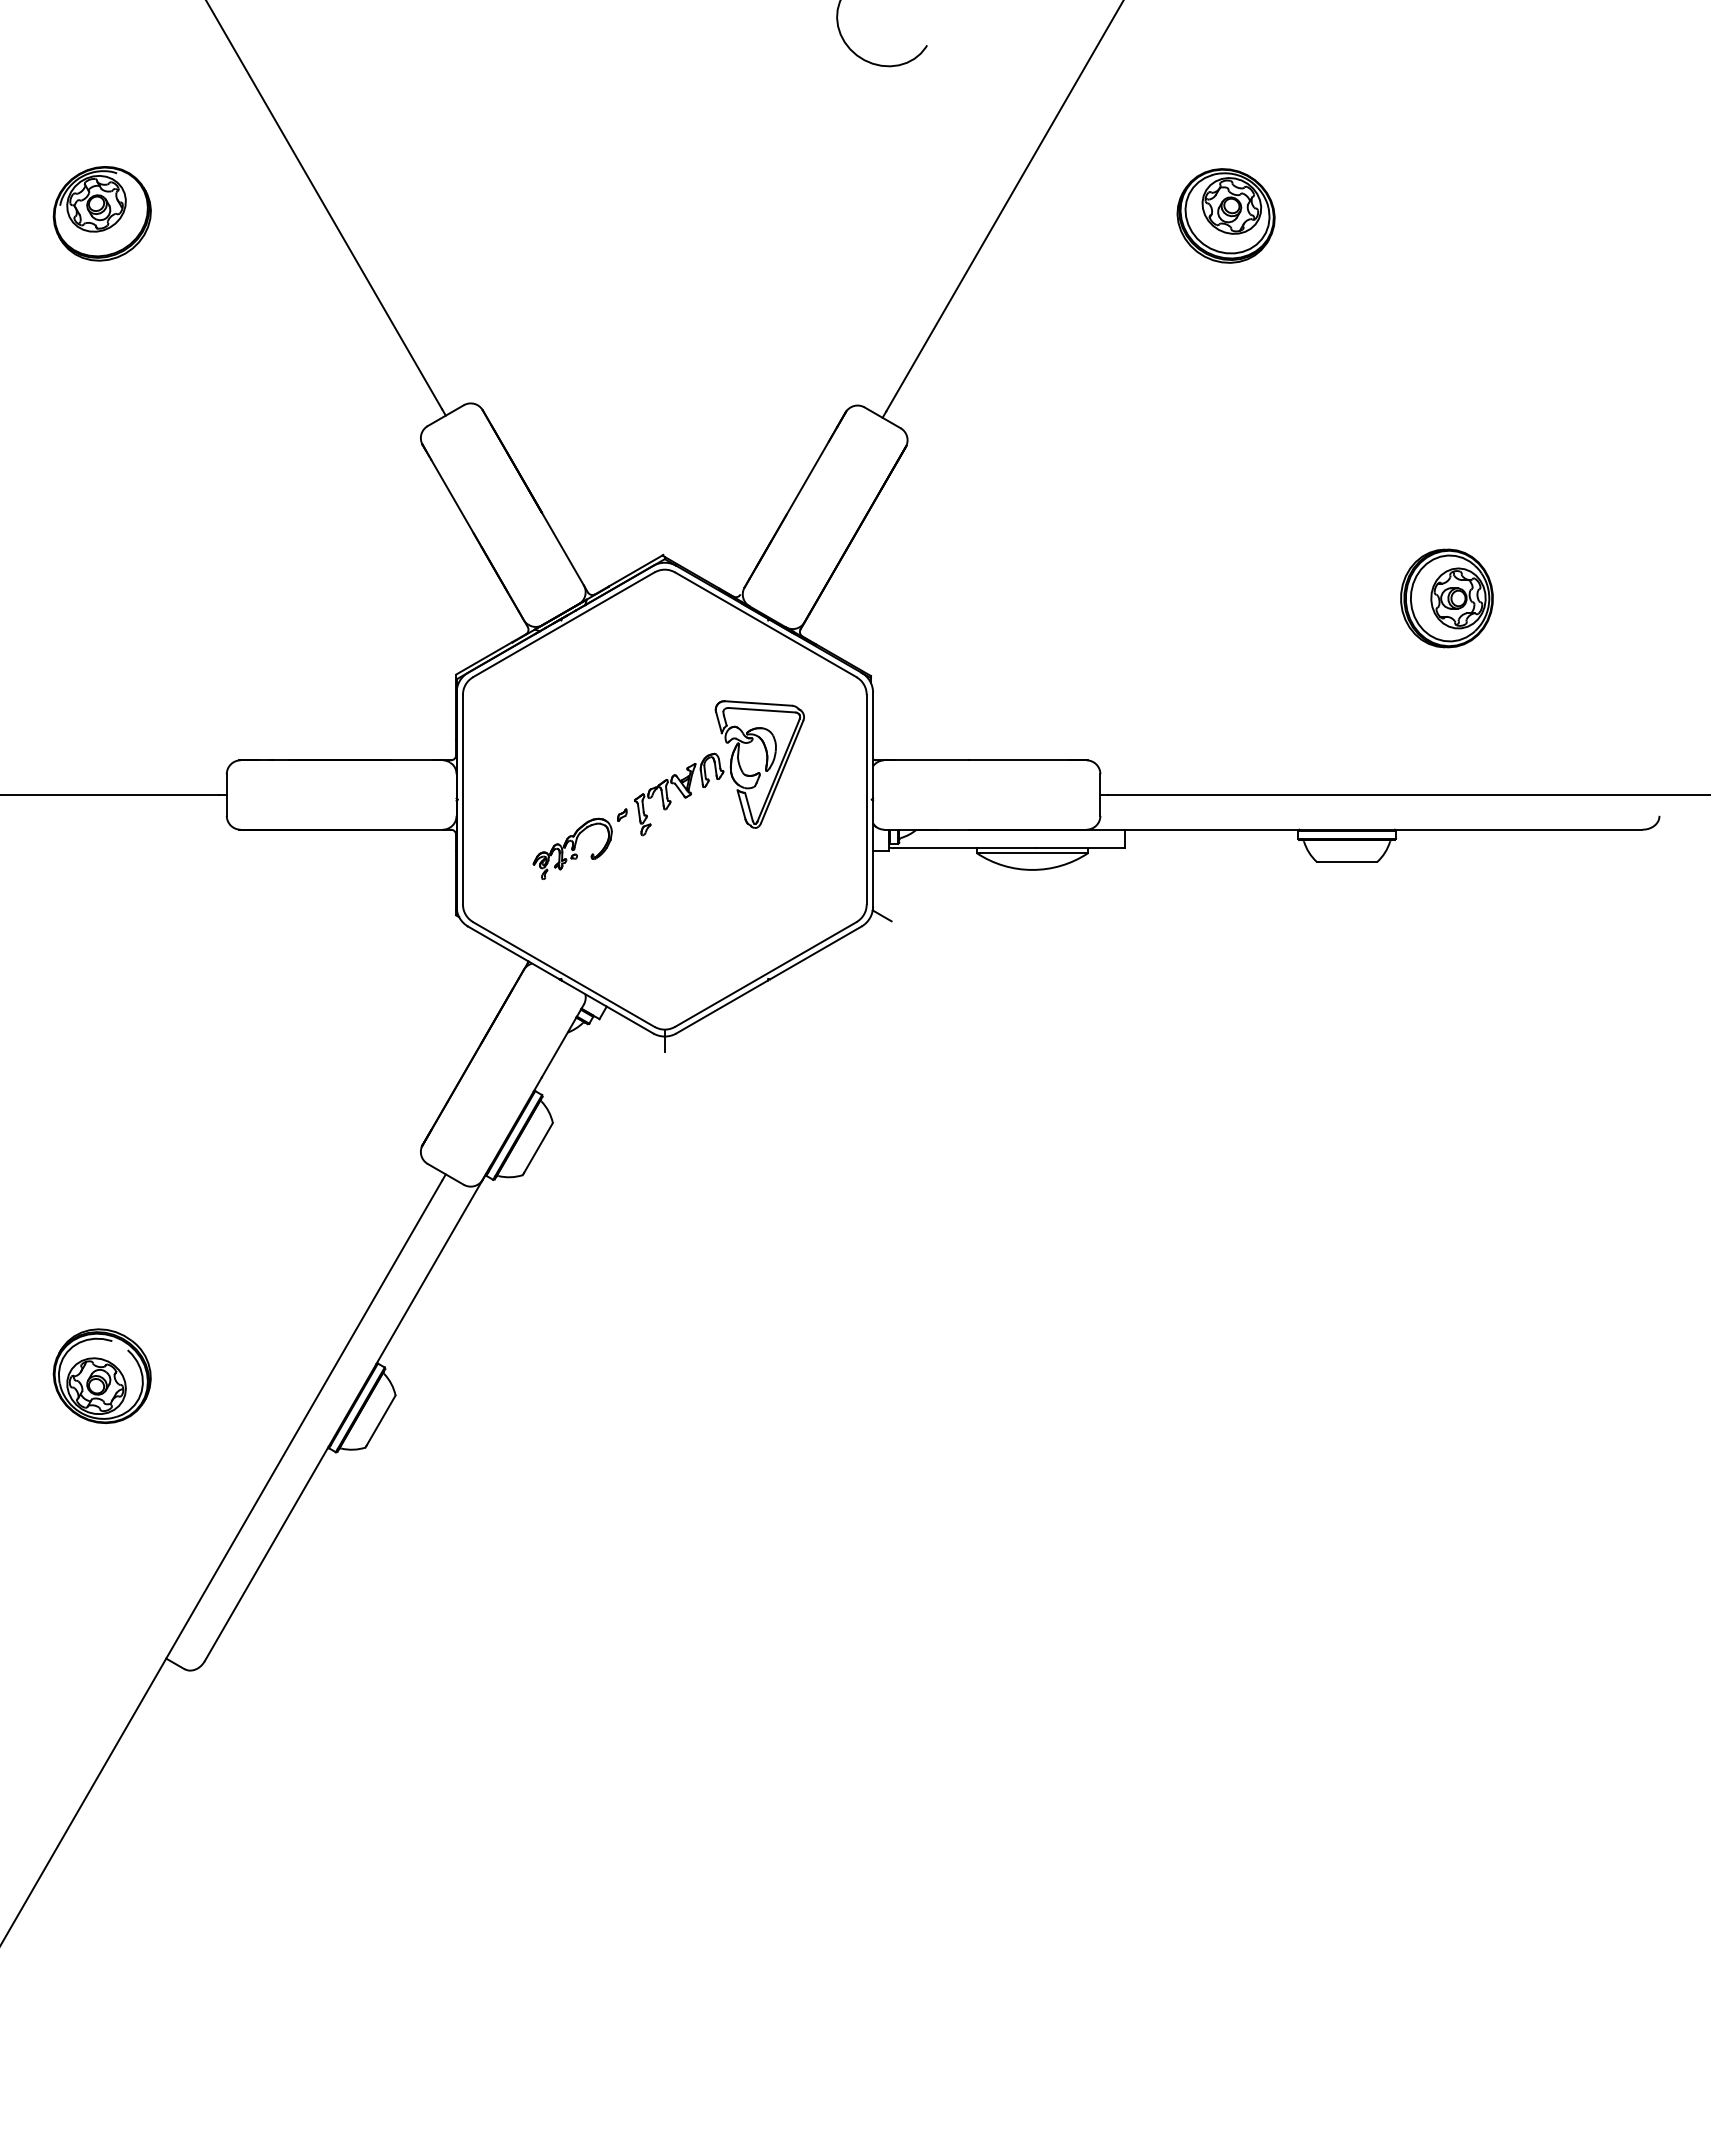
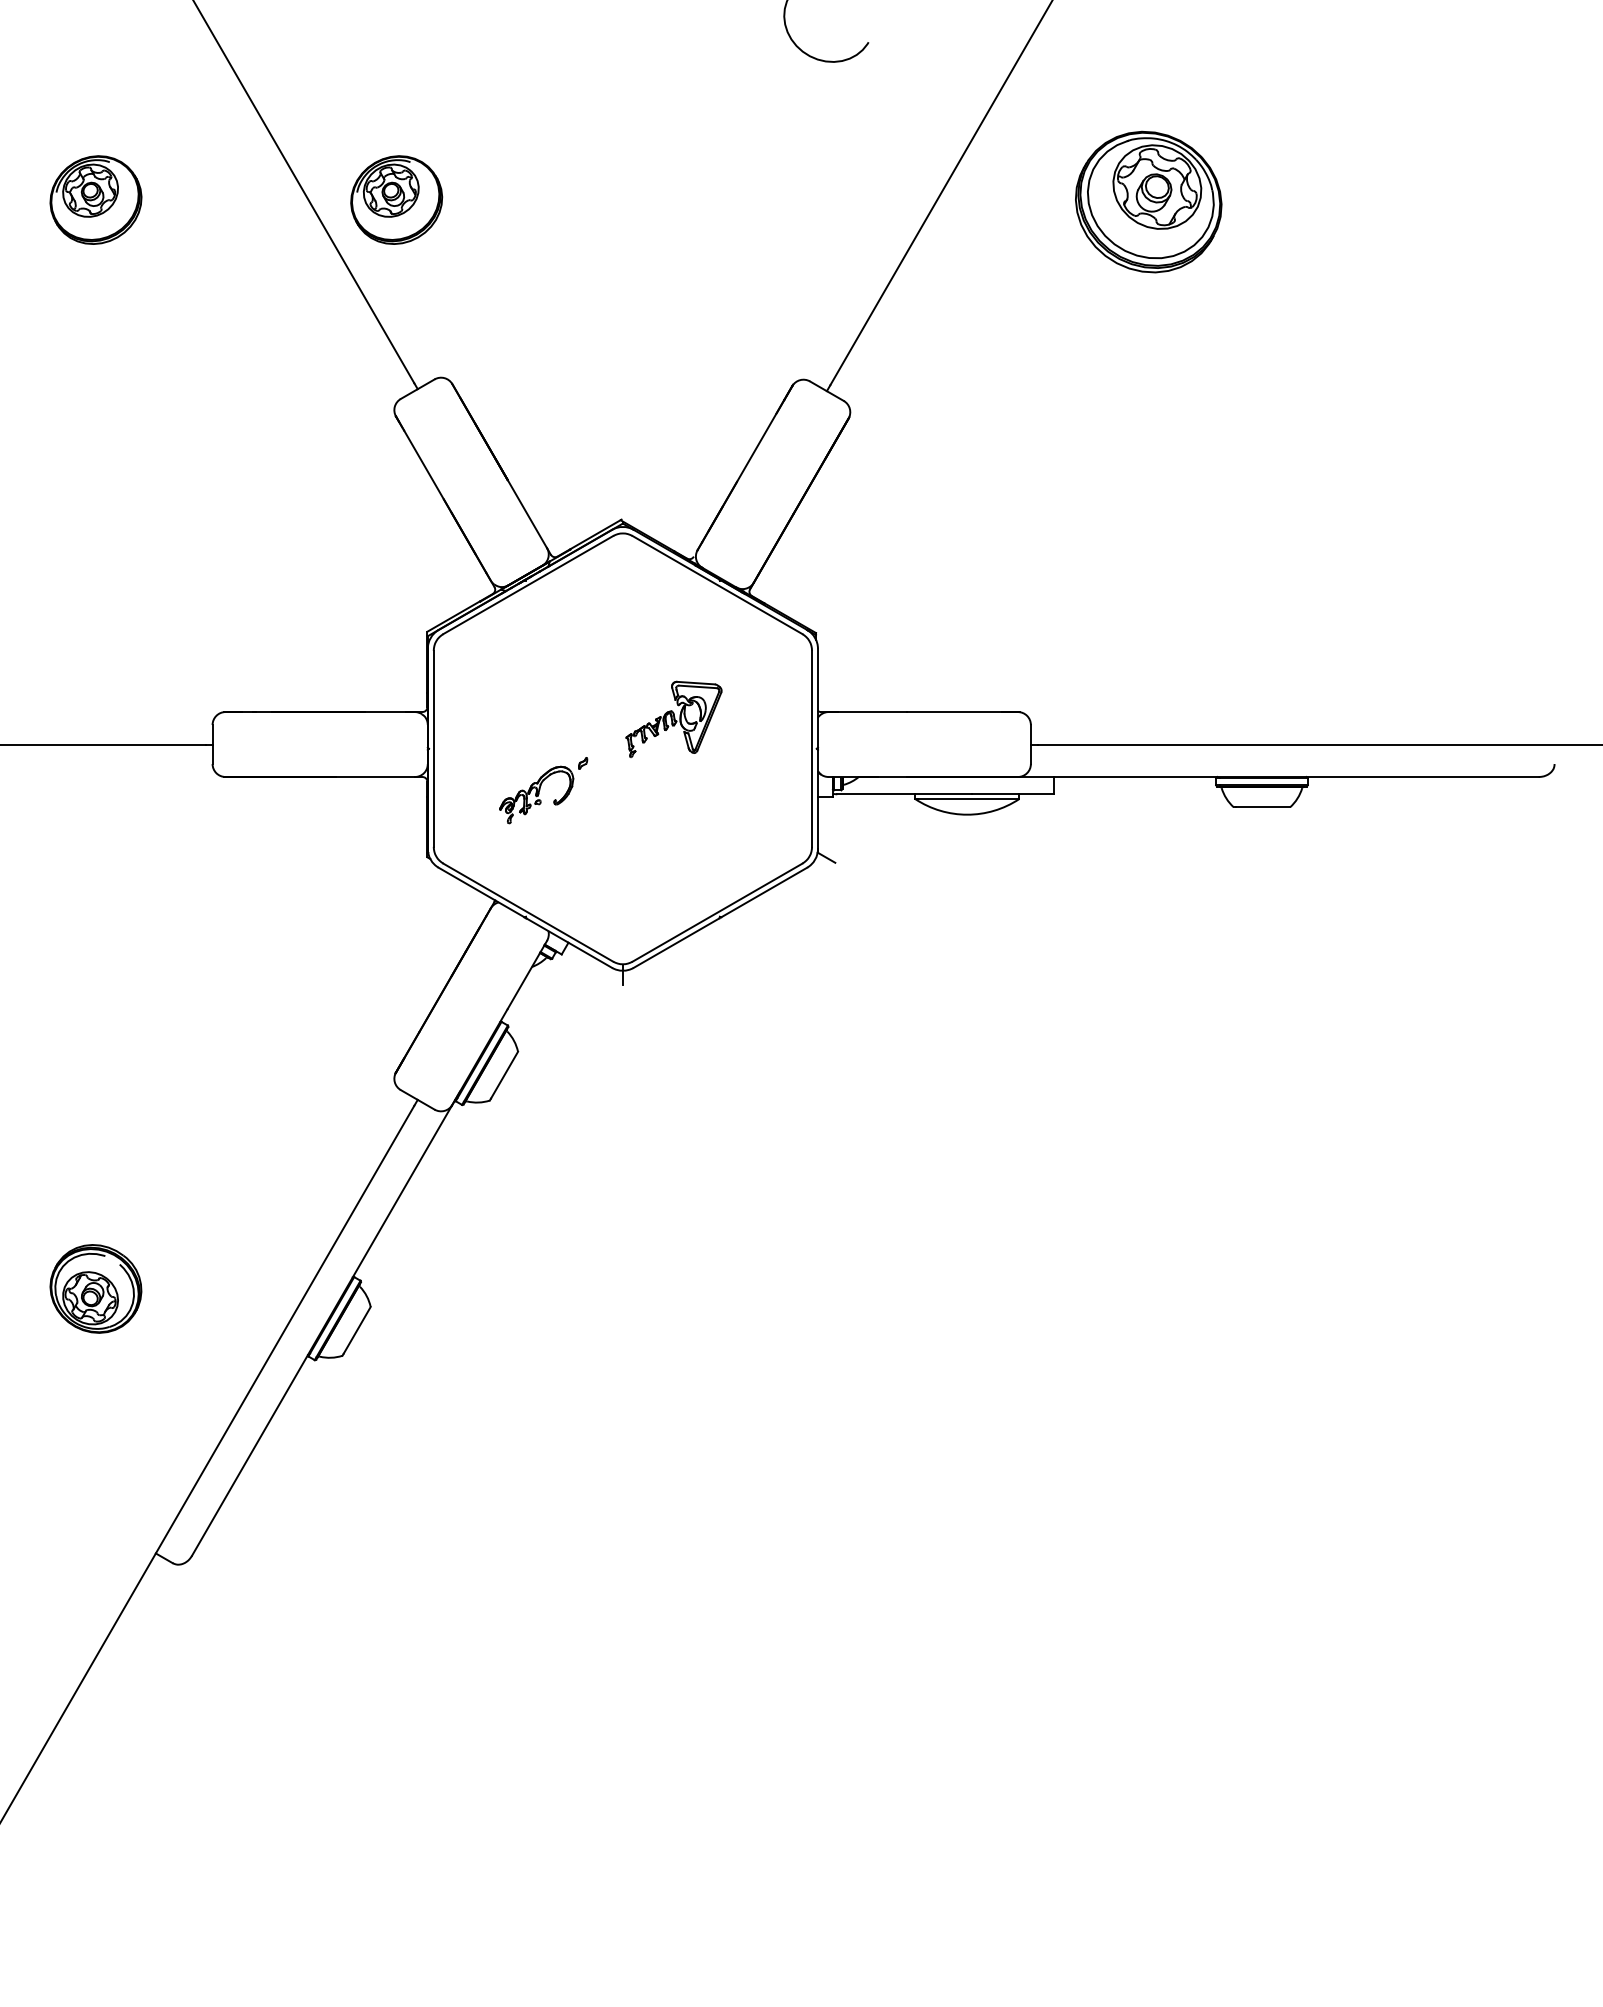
part: (422, 213) -> (395, 199), added
part: (1225, 215) -> (1148, 201), size x1.6
part: (1446, 598) -> (1355, 560), removed
part: (719, 768) -> (674, 719), size x0.6

